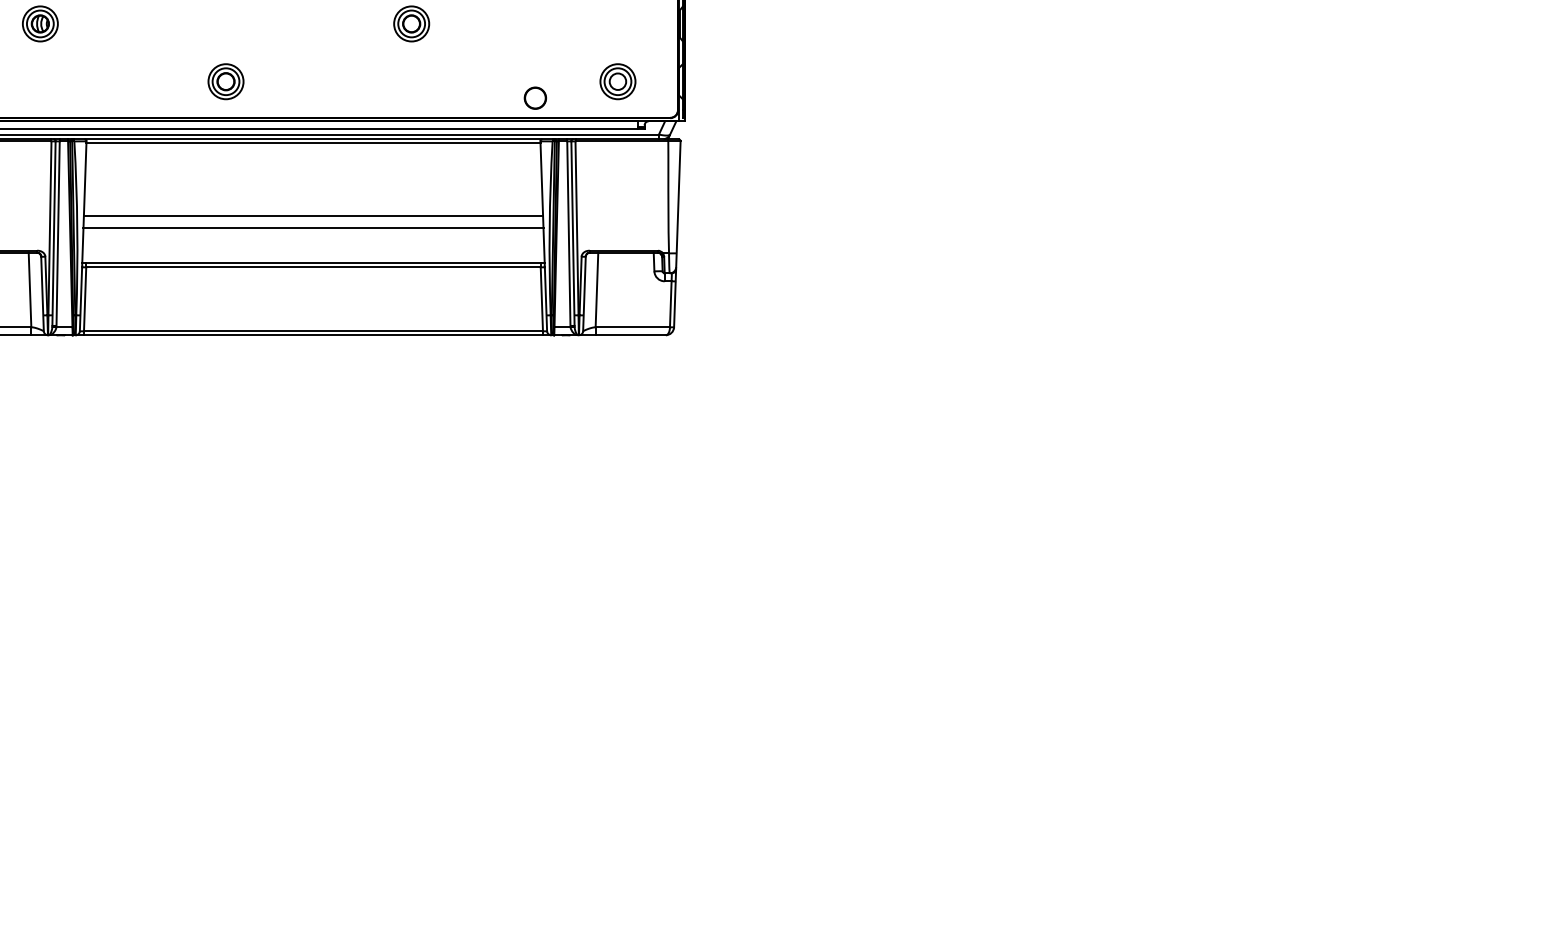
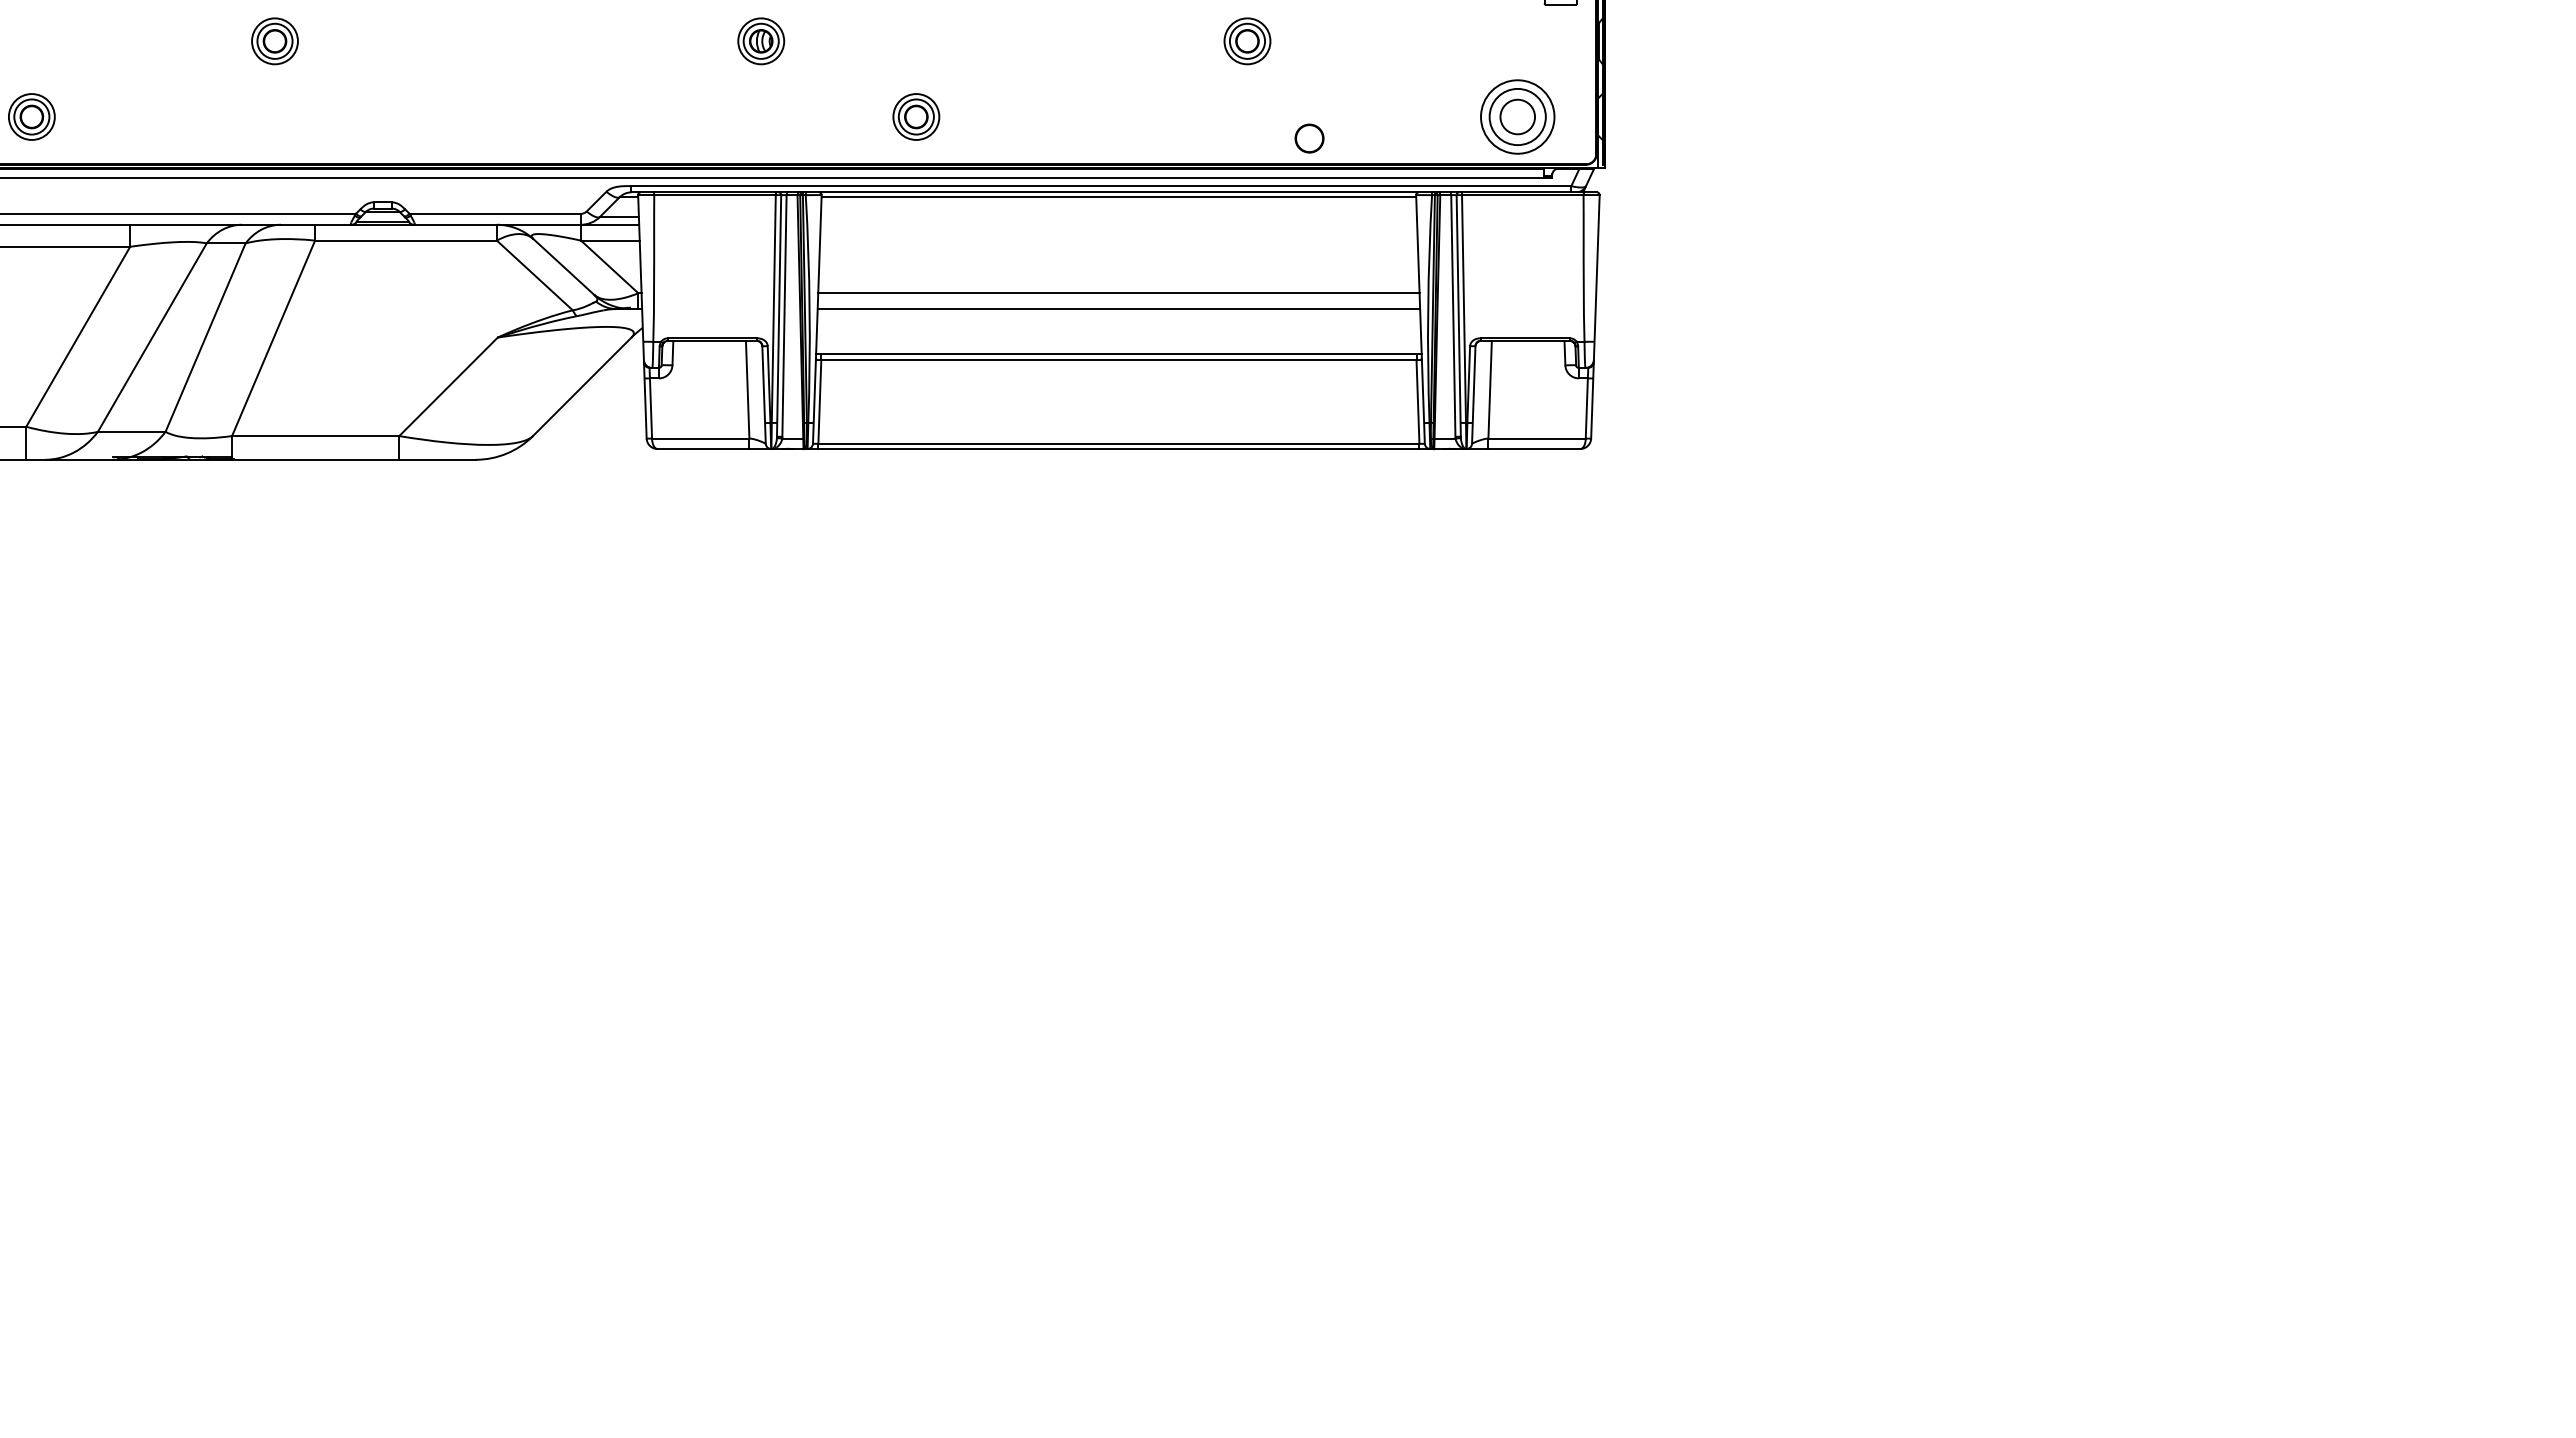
part: (226, 81) -> (916, 116), moved
part: (617, 81) -> (1517, 116), size x1.6
circle: (535, 98) -> (1309, 138), moved

